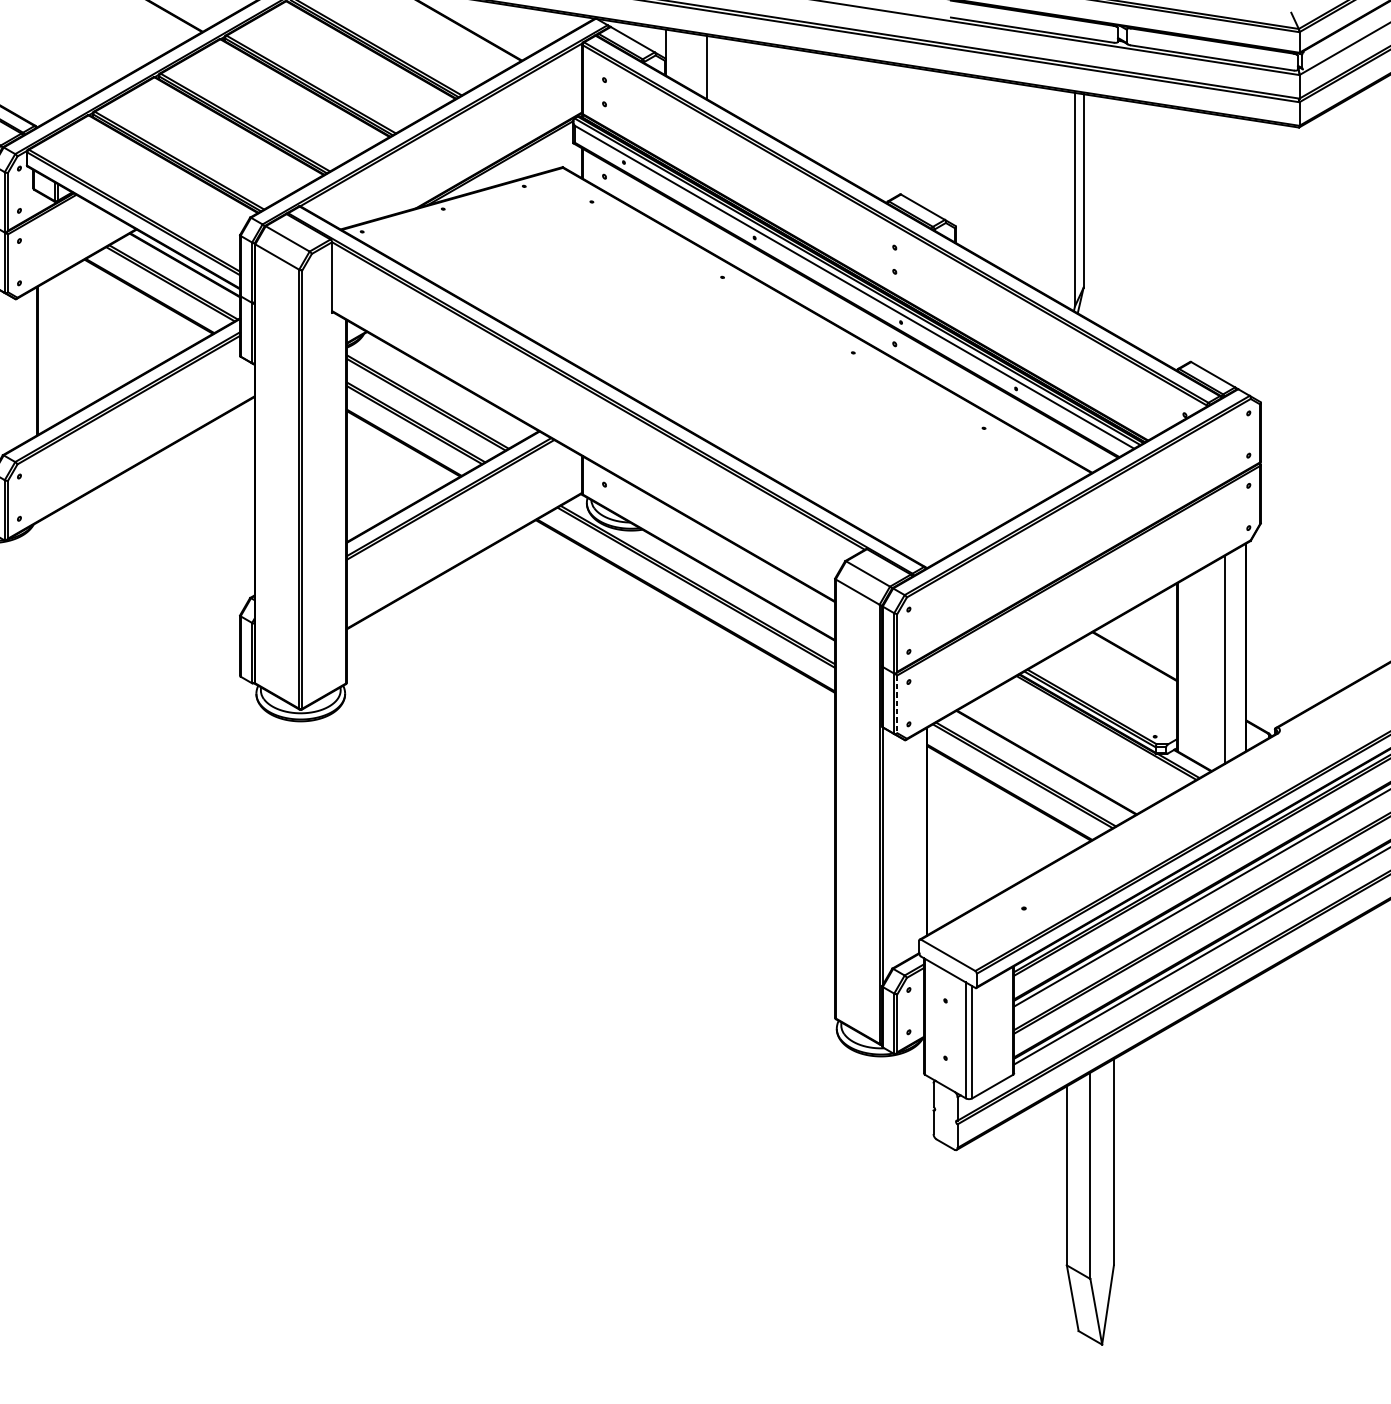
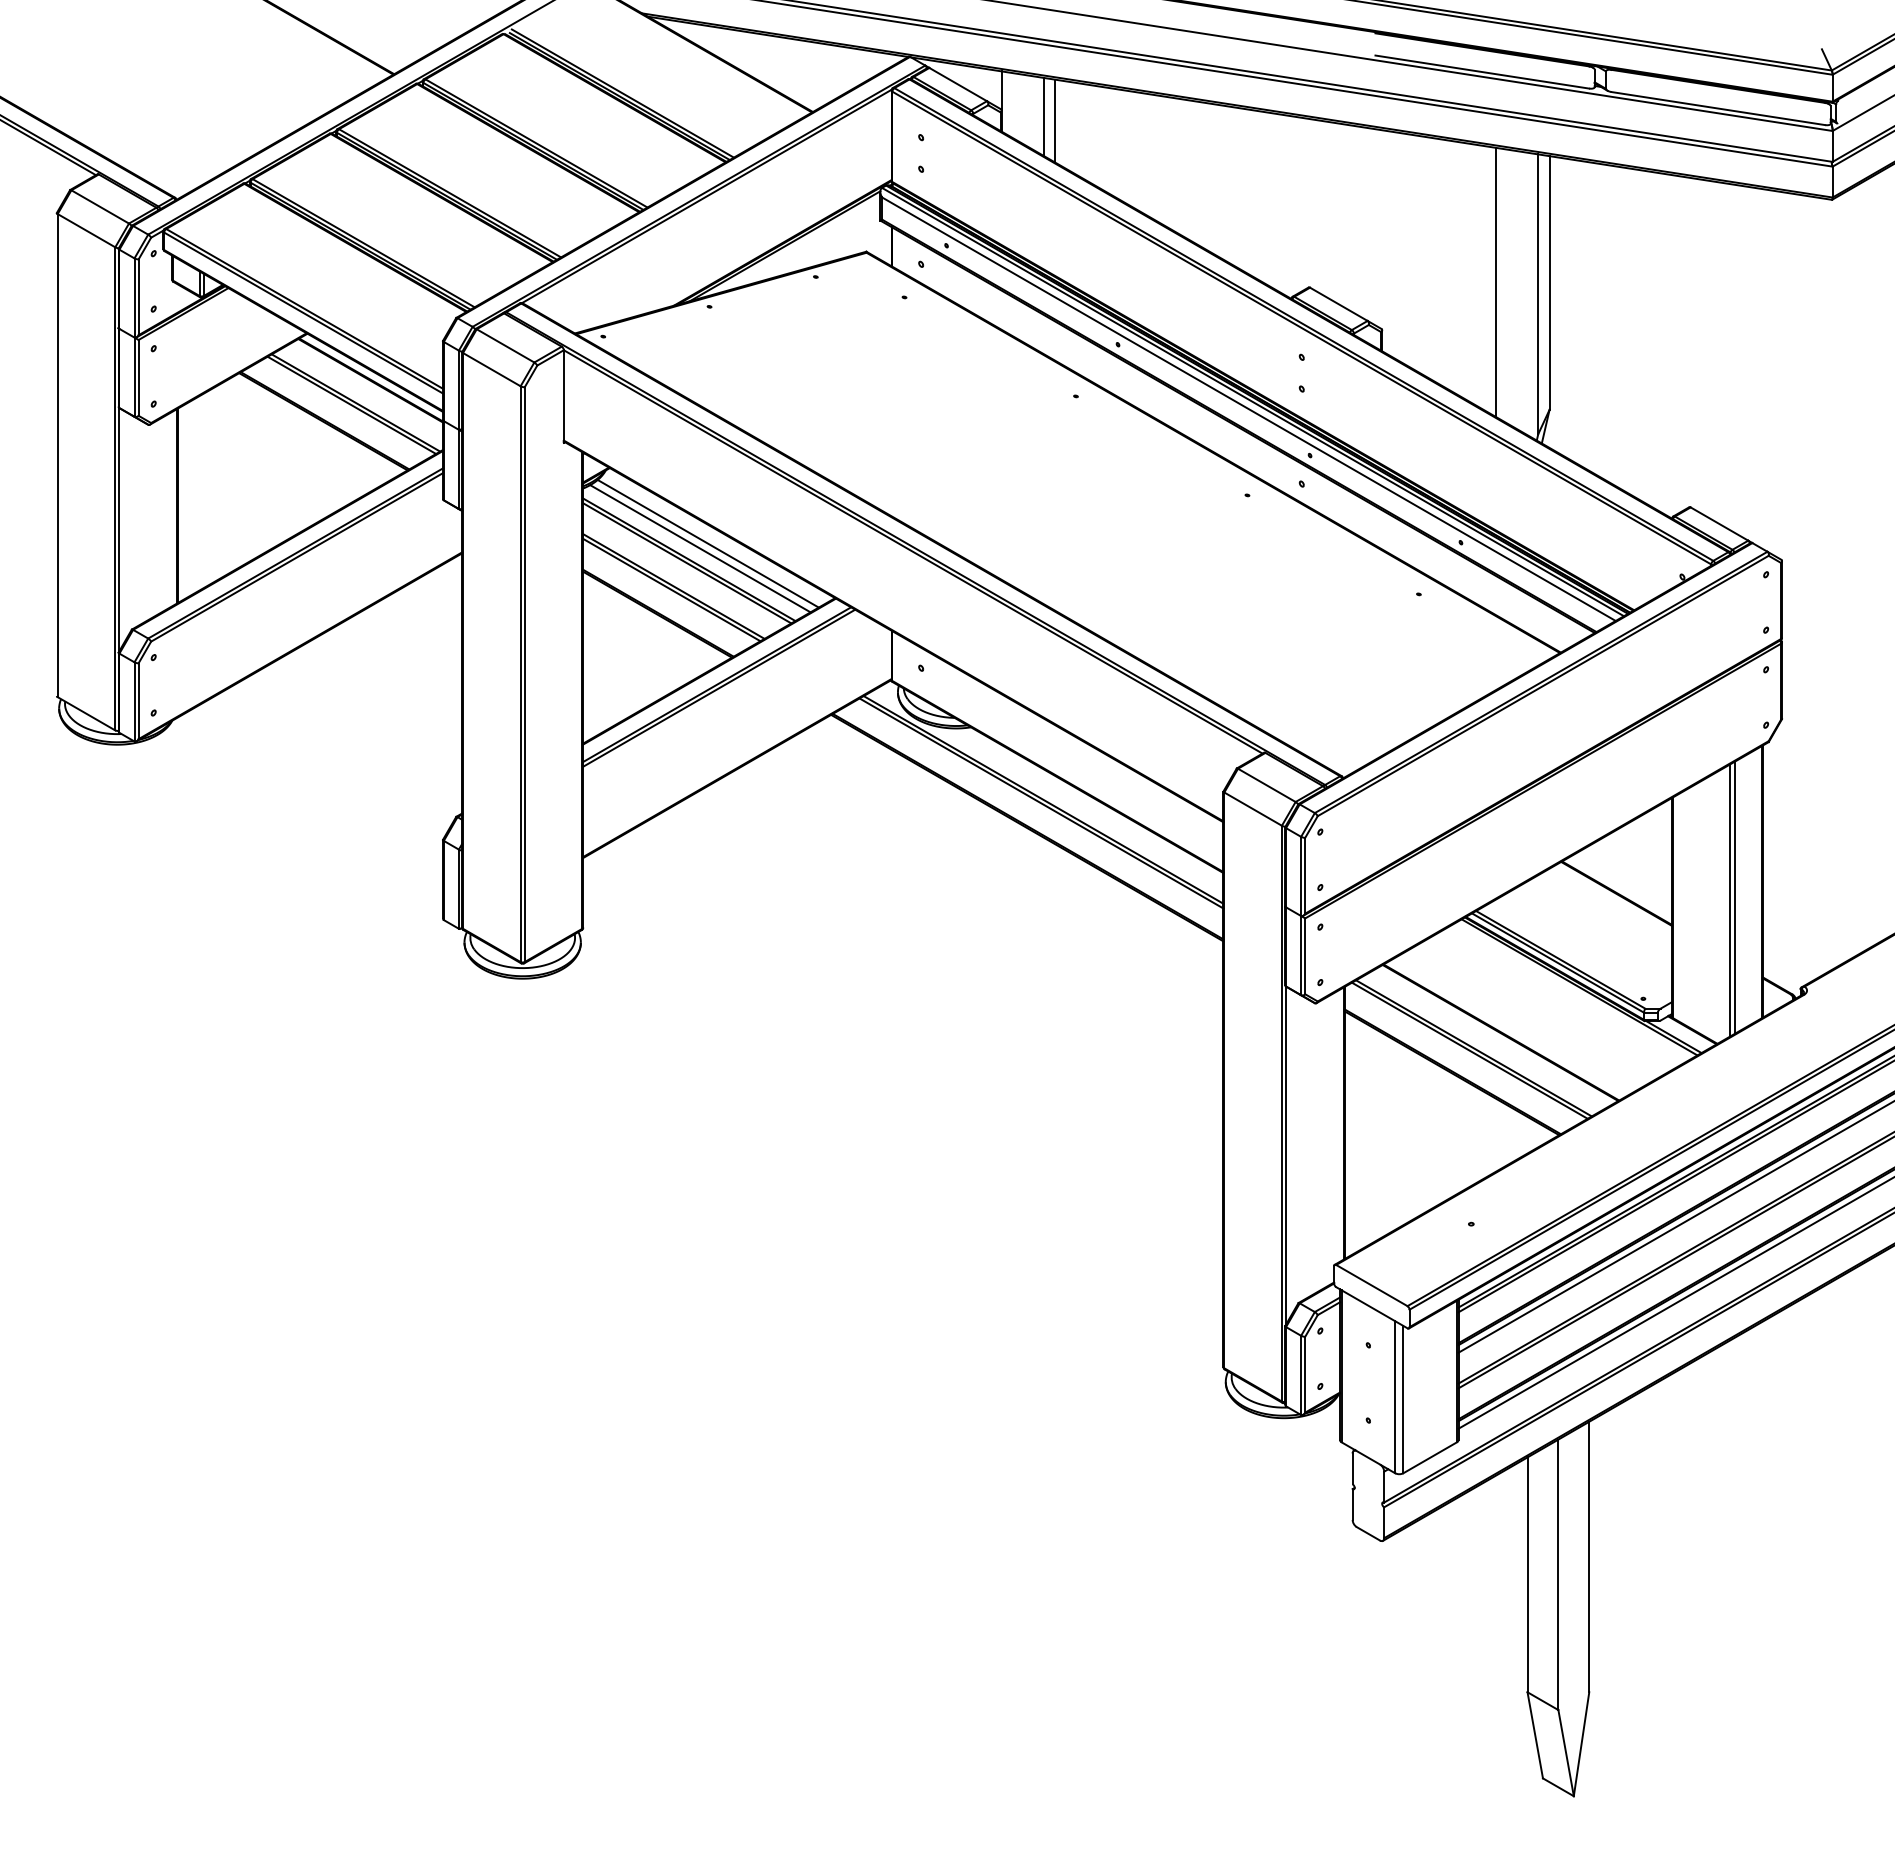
line: (697, 64) -> (1043, 116), added
line: (1043, 190) -> (1496, 282), added
line: (441, 389) -> (707, 543), added
line: (436, 393) -> (700, 548), added
line: (1221, 661) -> (1730, 900), added
line: (897, 704) -> (1305, 956), dashed -> solid

